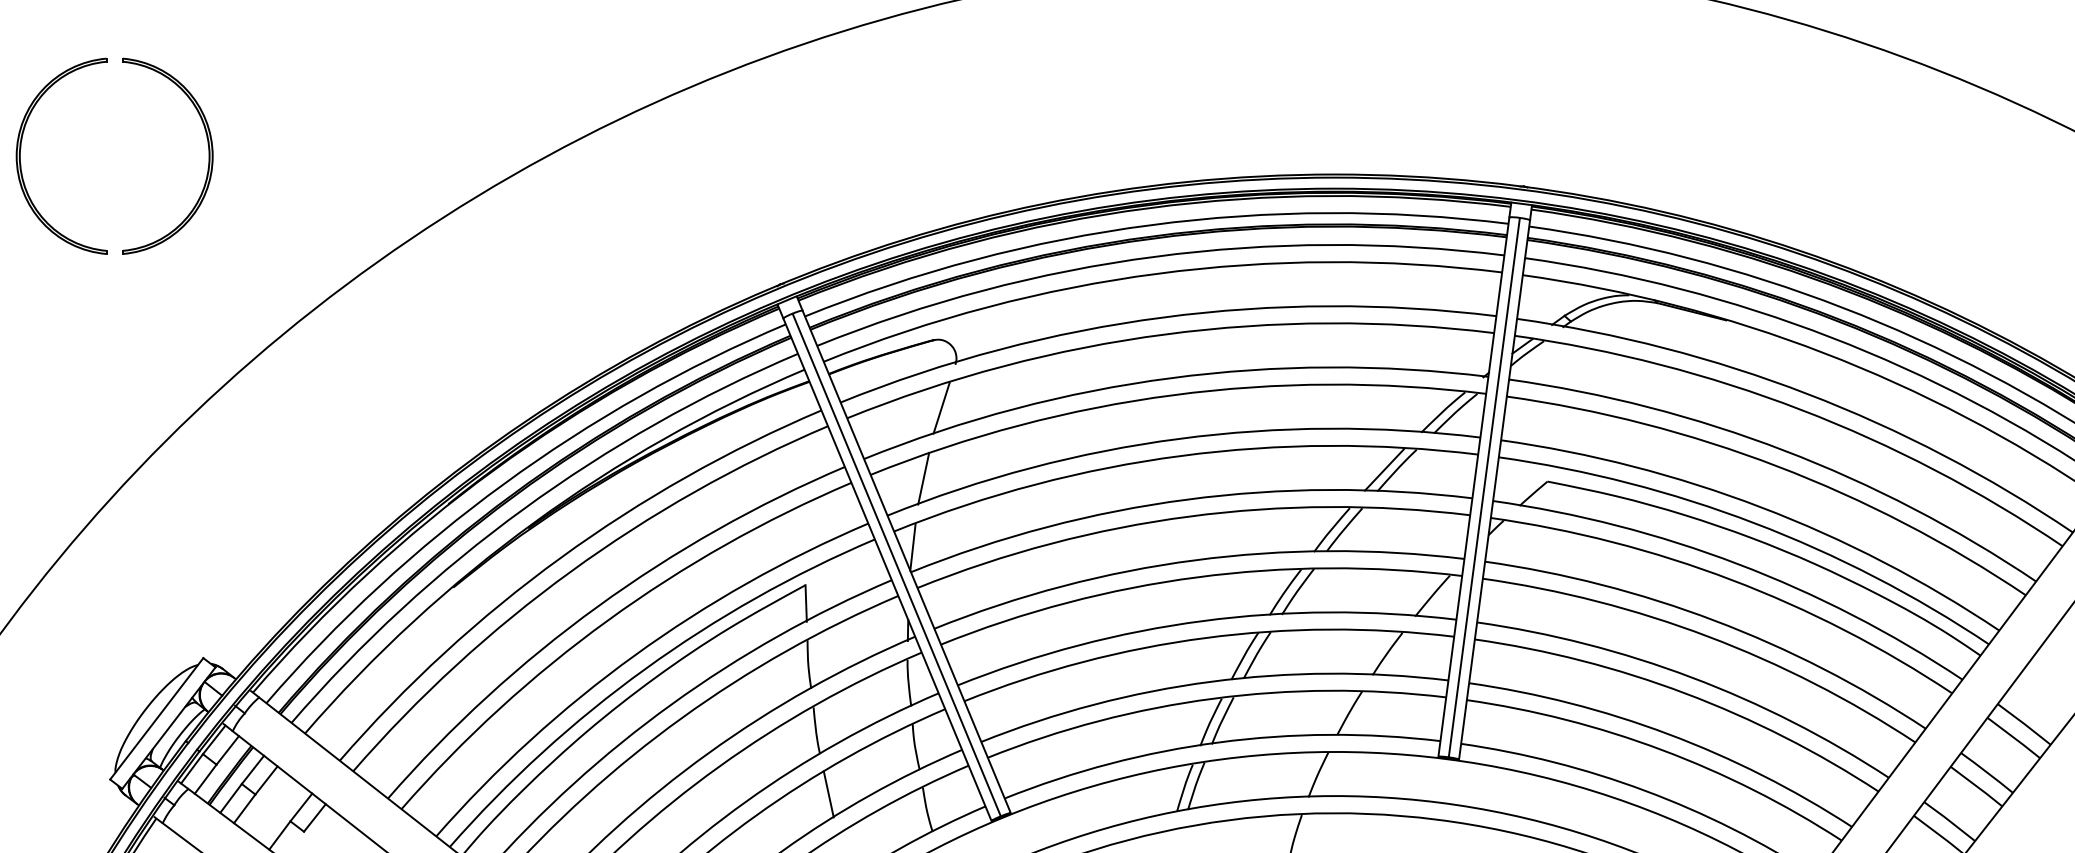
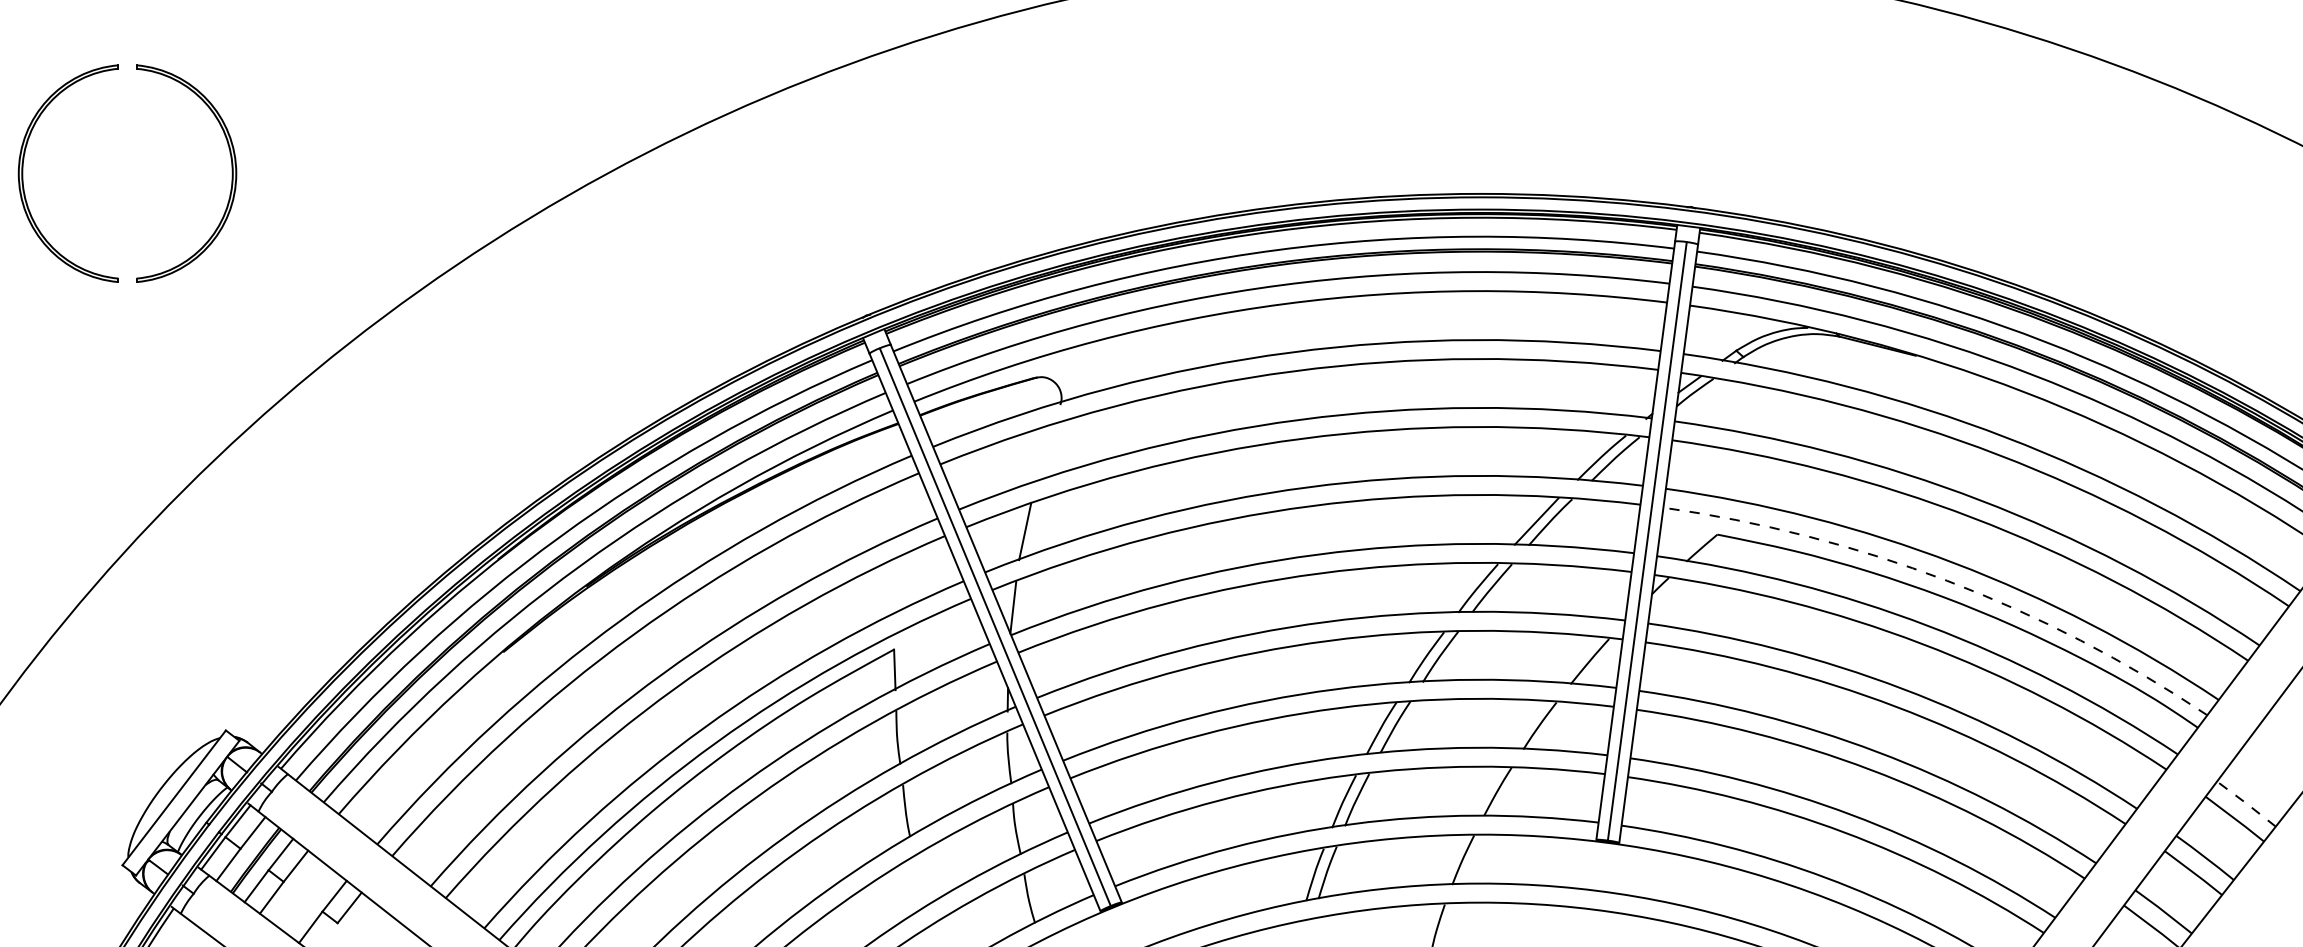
line: (941, 408) -> (1045, 453), removed
arc: (1754, 522) -> (1947, 580), solid -> dashed
line: (2024, 723) -> (2246, 803), solid -> dashed
line: (828, 794) -> (919, 881), removed

